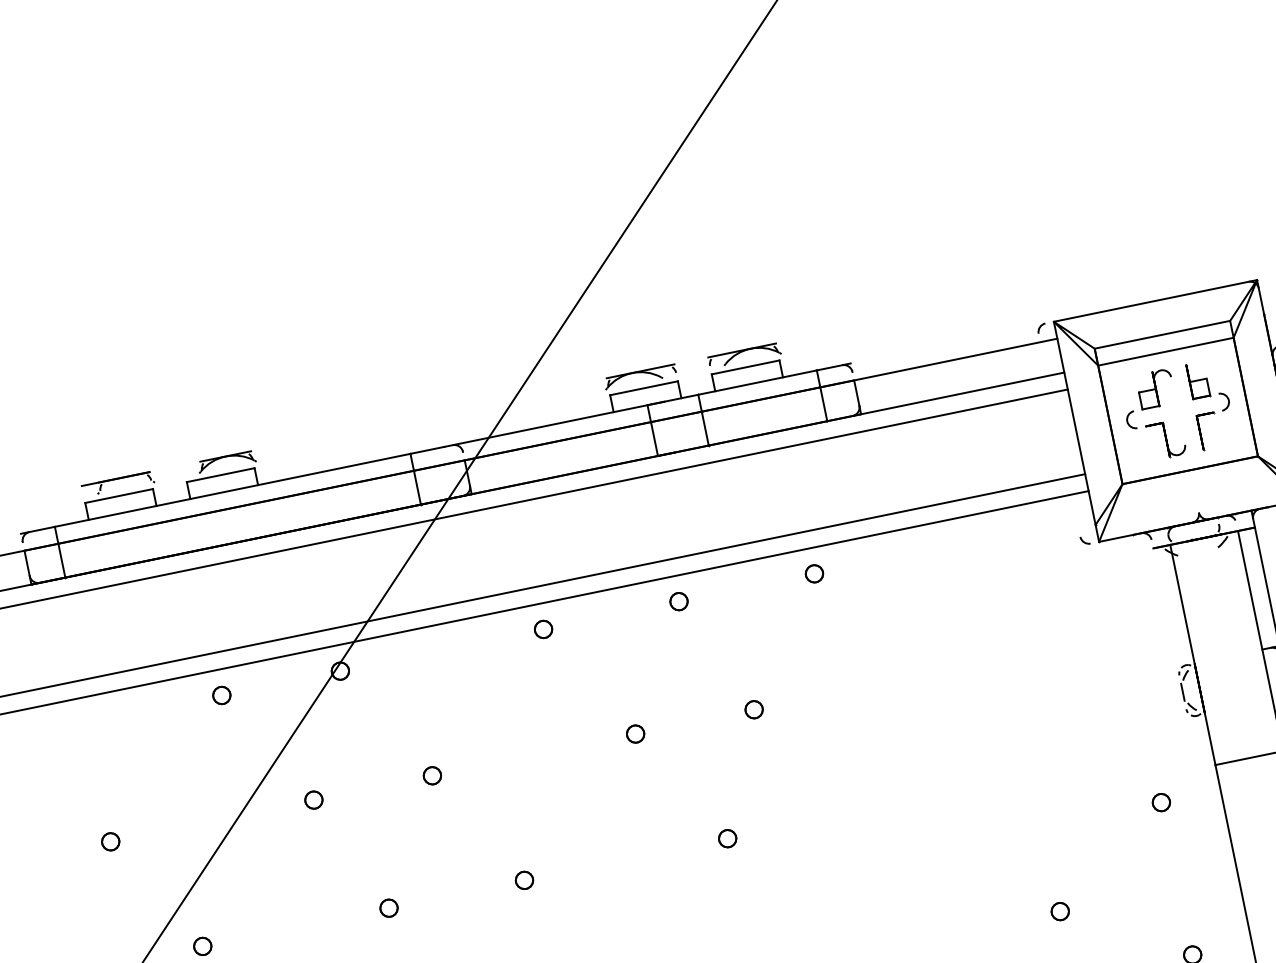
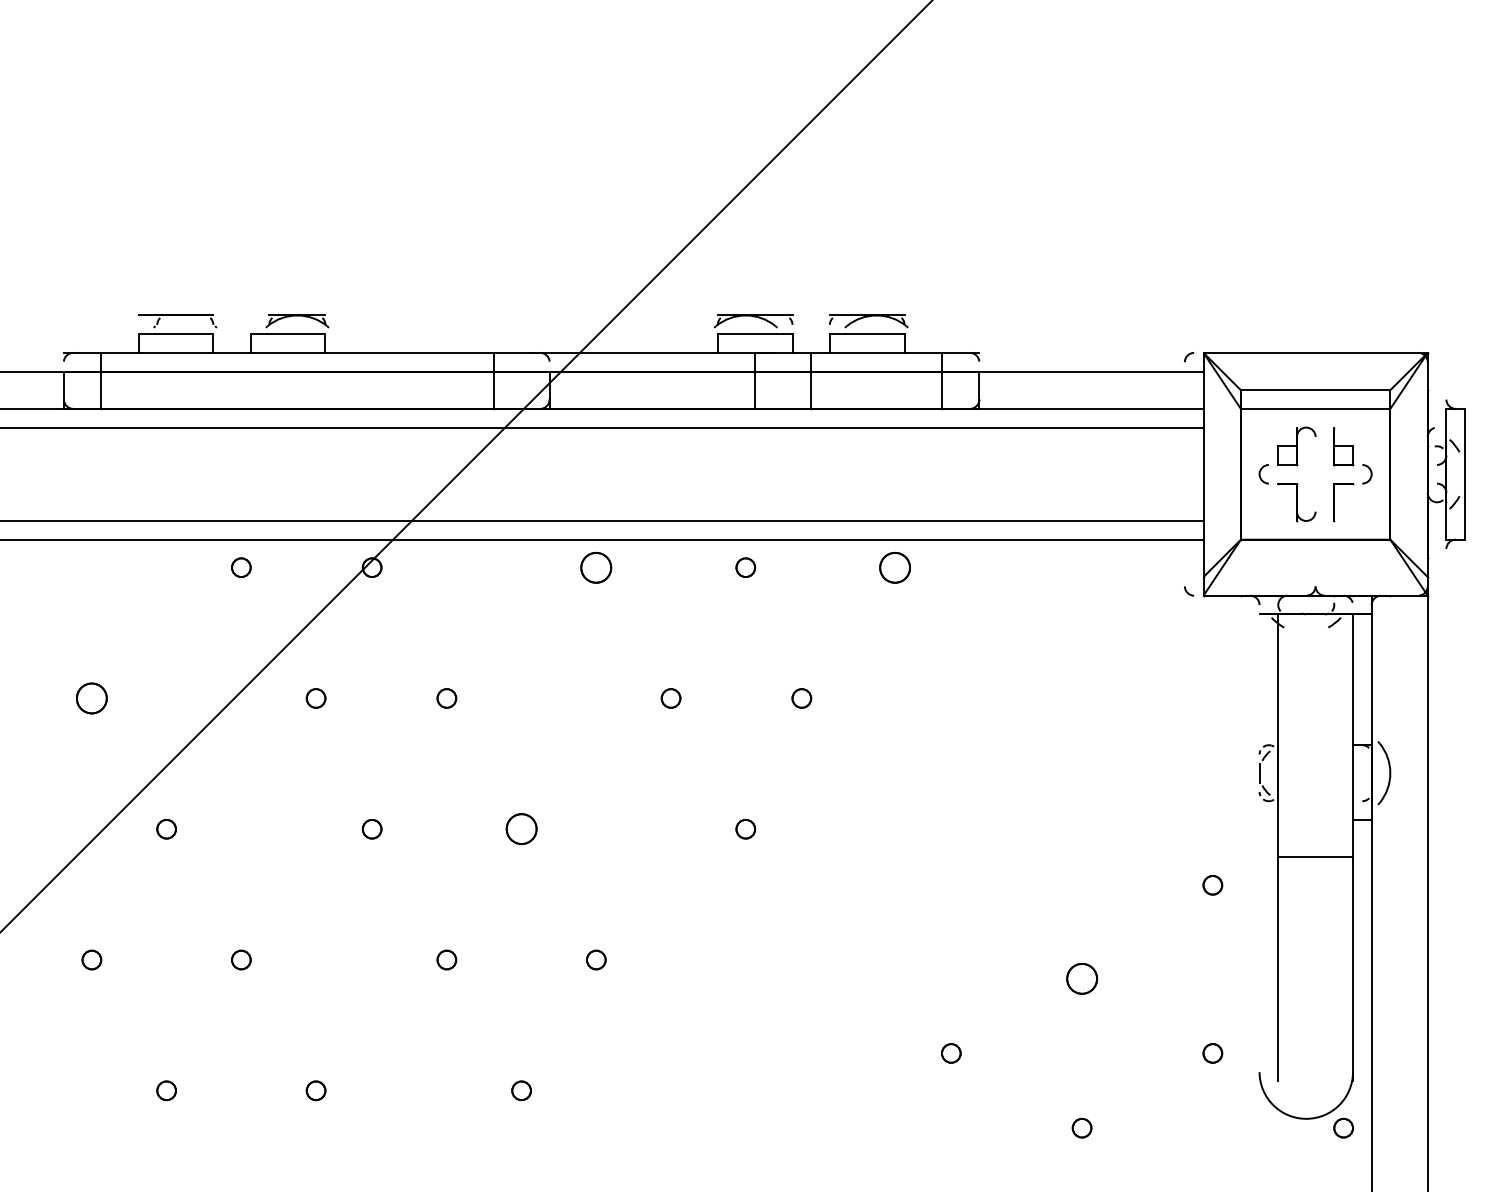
part: (814, 573) -> (895, 567), size x1.6
part: (543, 629) -> (596, 567), size x1.6
part: (110, 841) -> (91, 698), size x1.6
part: (524, 880) -> (521, 829), size x1.6
part: (1059, 911) -> (1081, 978), size x1.6

